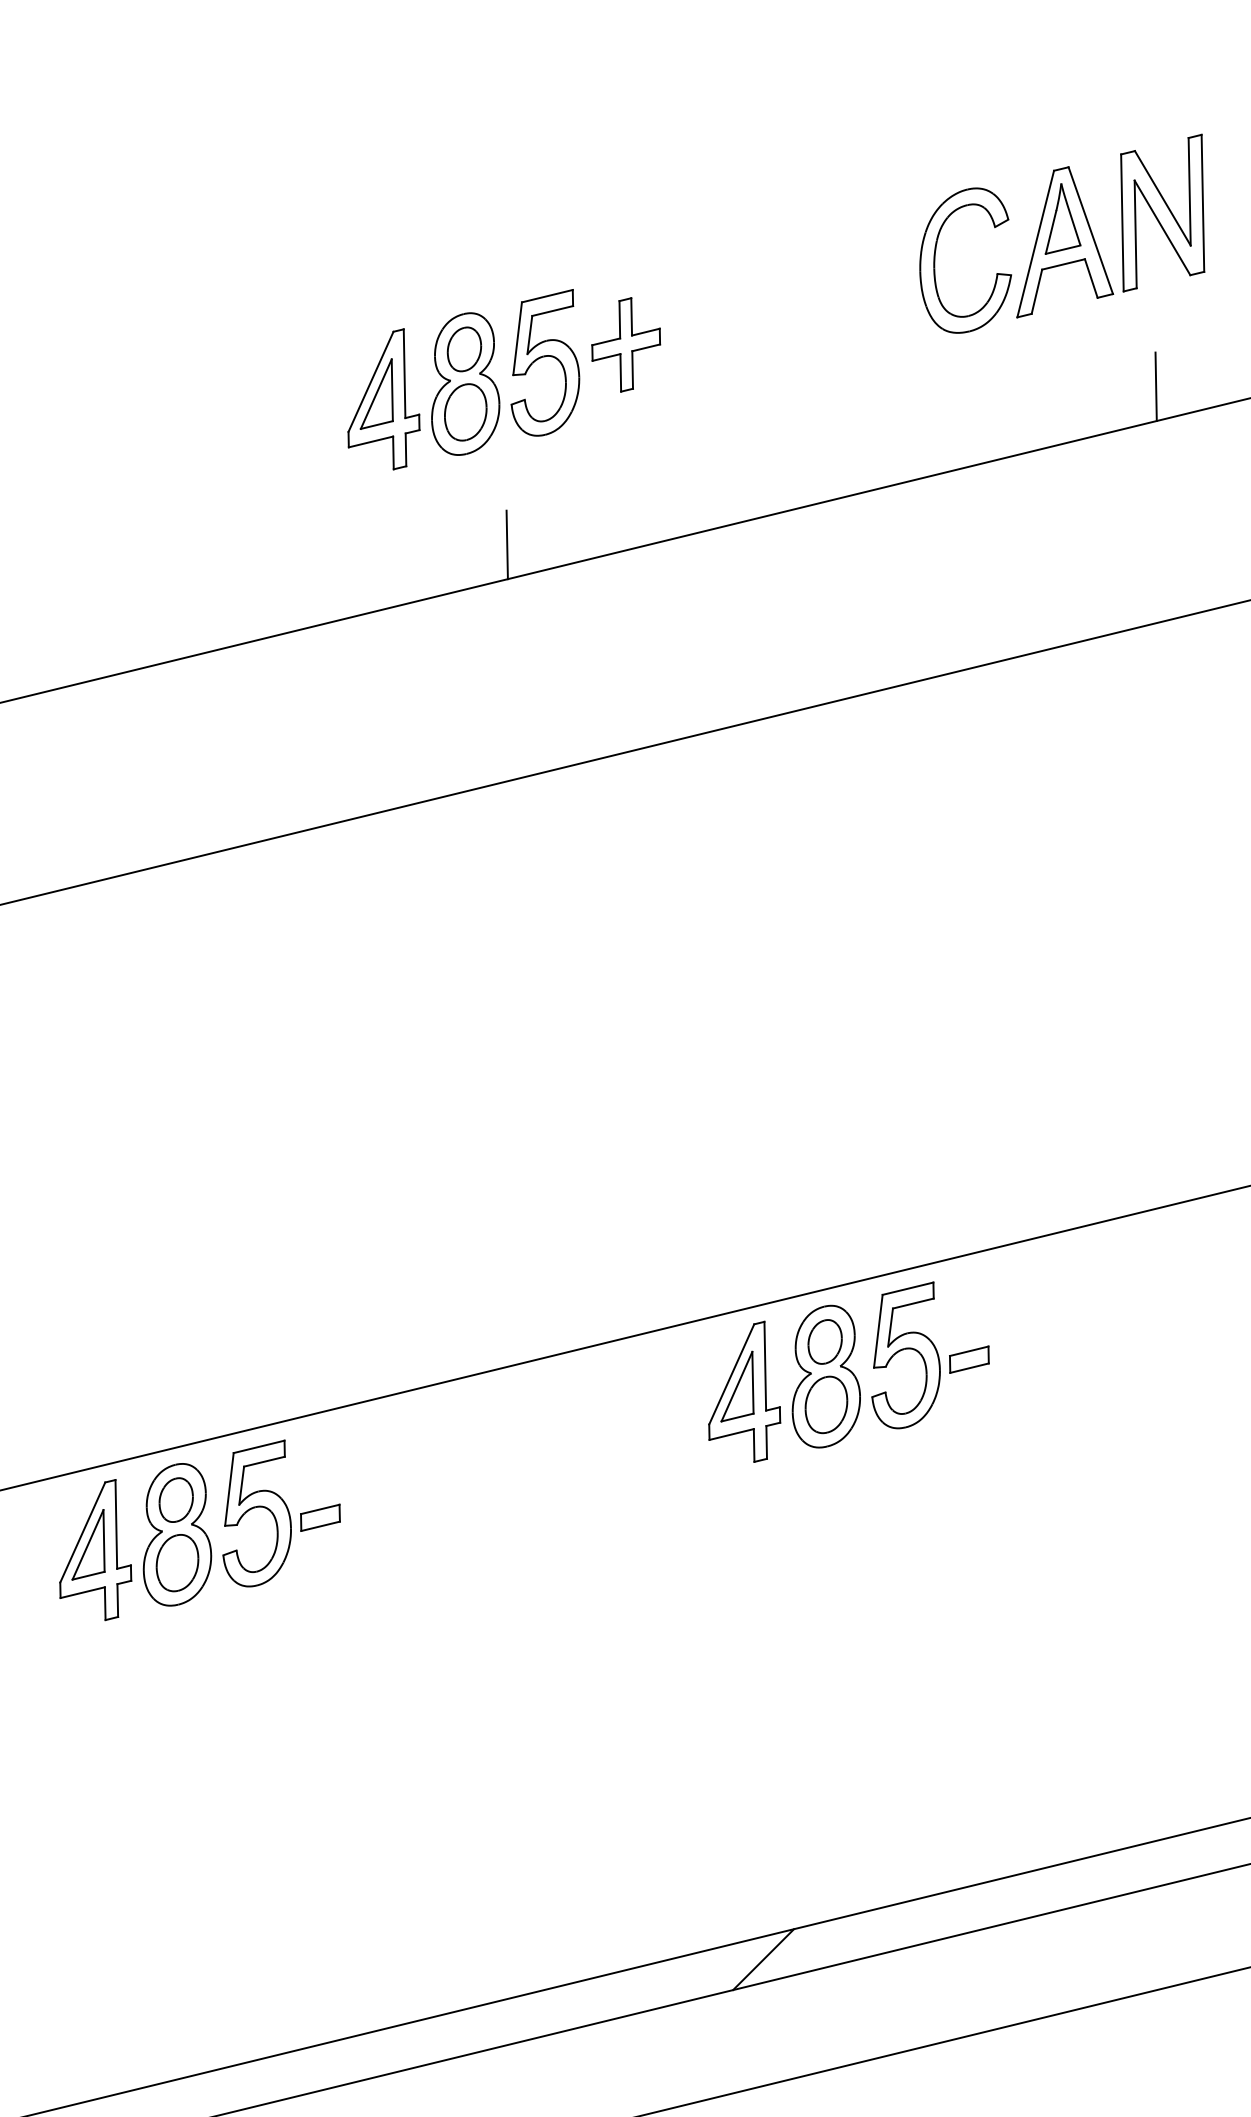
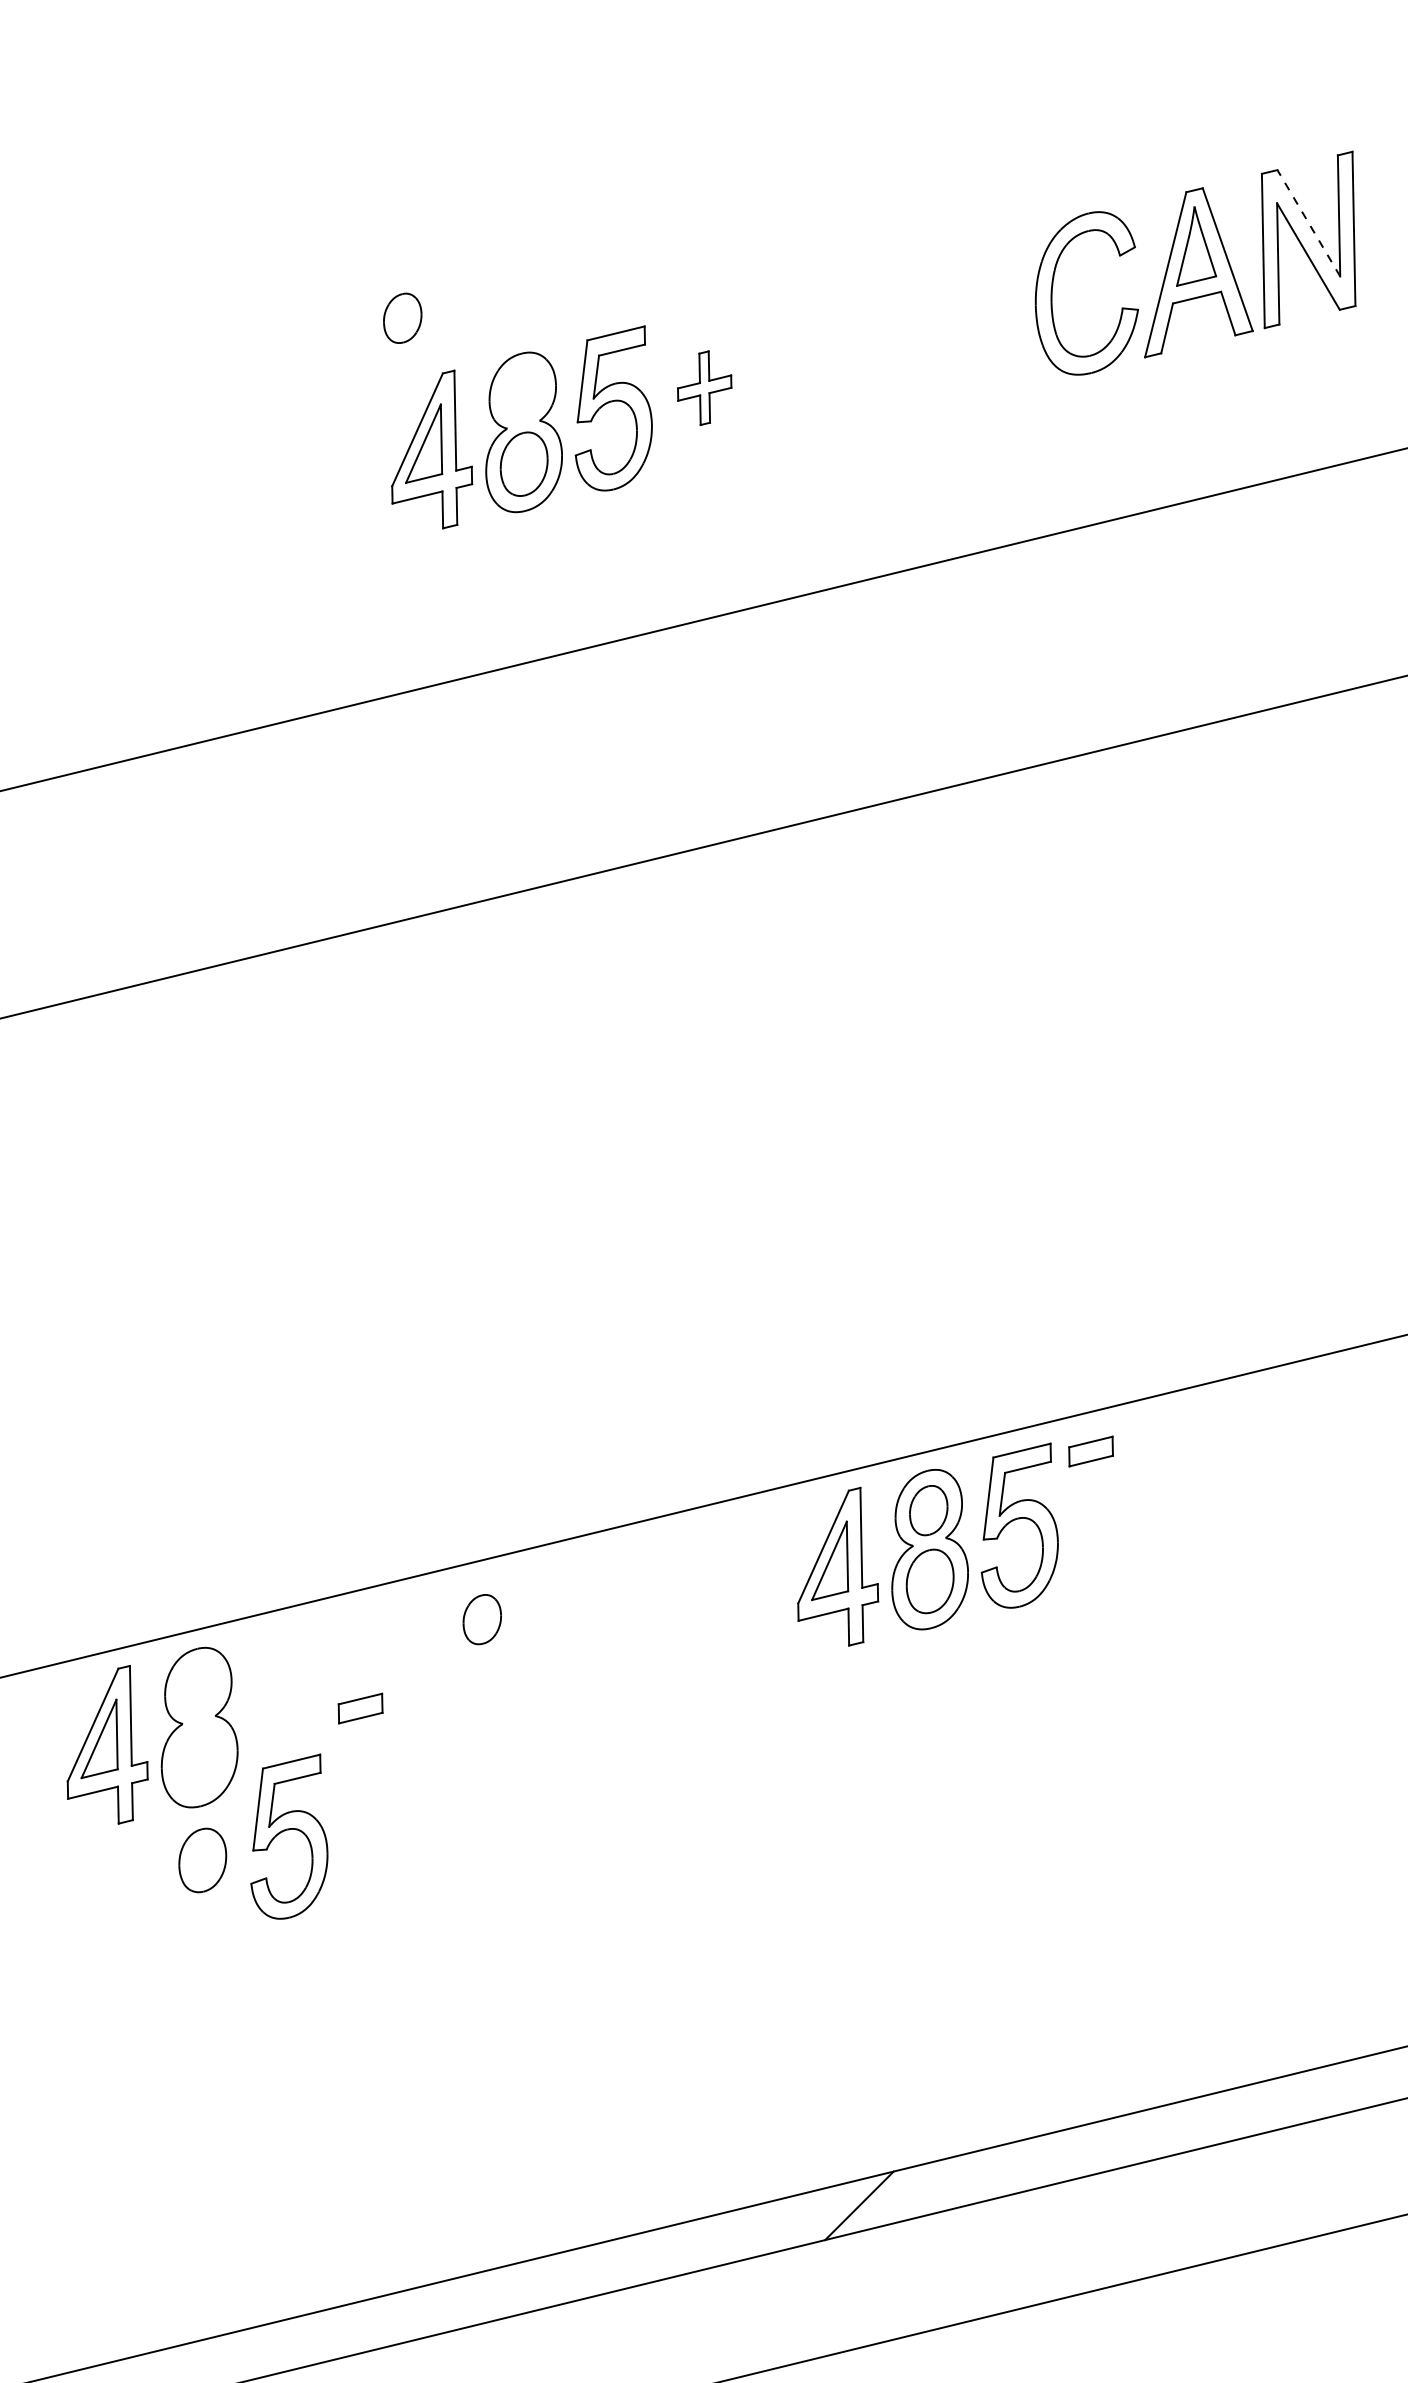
line: (1162, 198) -> (1308, 223), solid -> dashed
part: (625, 344) -> (704, 387), size x0.7
part: (464, 348) -> (402, 317), moved
line: (1156, 385) -> (1301, 434), removed
line: (506, 544) -> (570, 612), removed
part: (968, 1359) -> (1090, 1451), moved
part: (175, 1500) -> (481, 1619), moved
part: (257, 1513) -> (289, 1836), moved
part: (177, 1563) -> (202, 1860), moved

